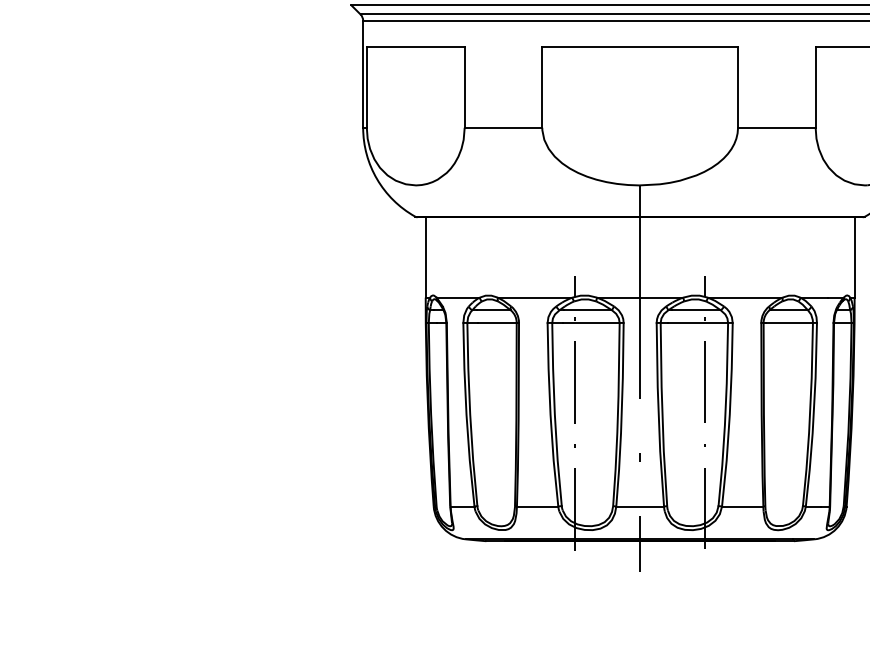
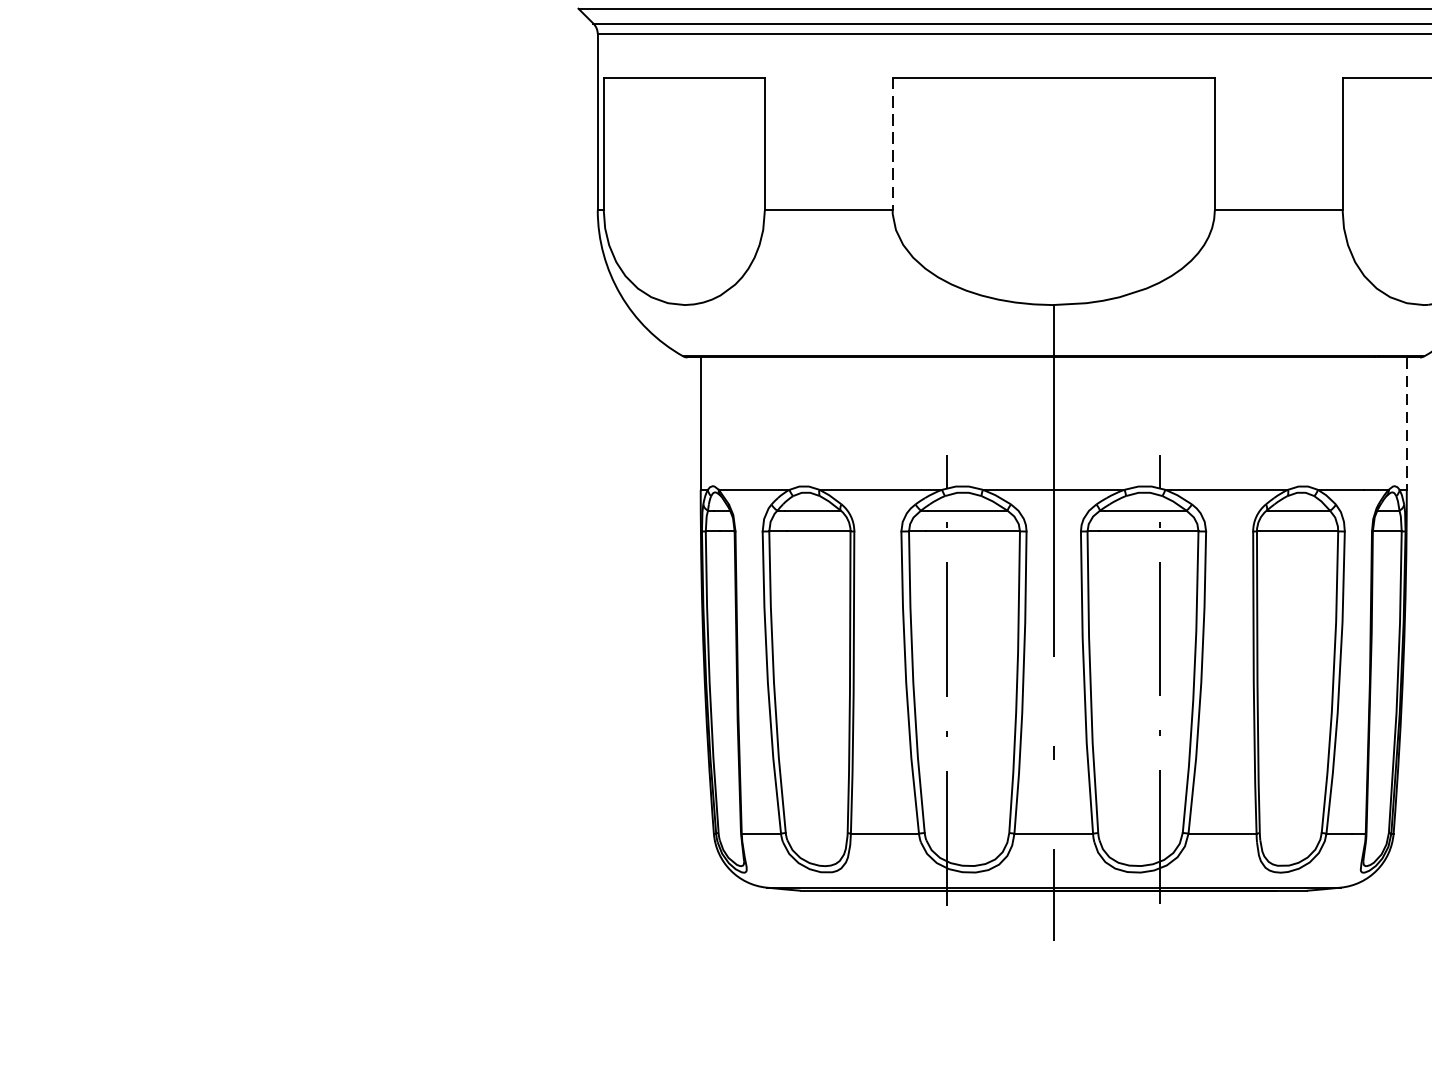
line: (542, 88) -> (892, 145), solid -> dashed
line: (854, 257) -> (1406, 423), solid -> dashed

